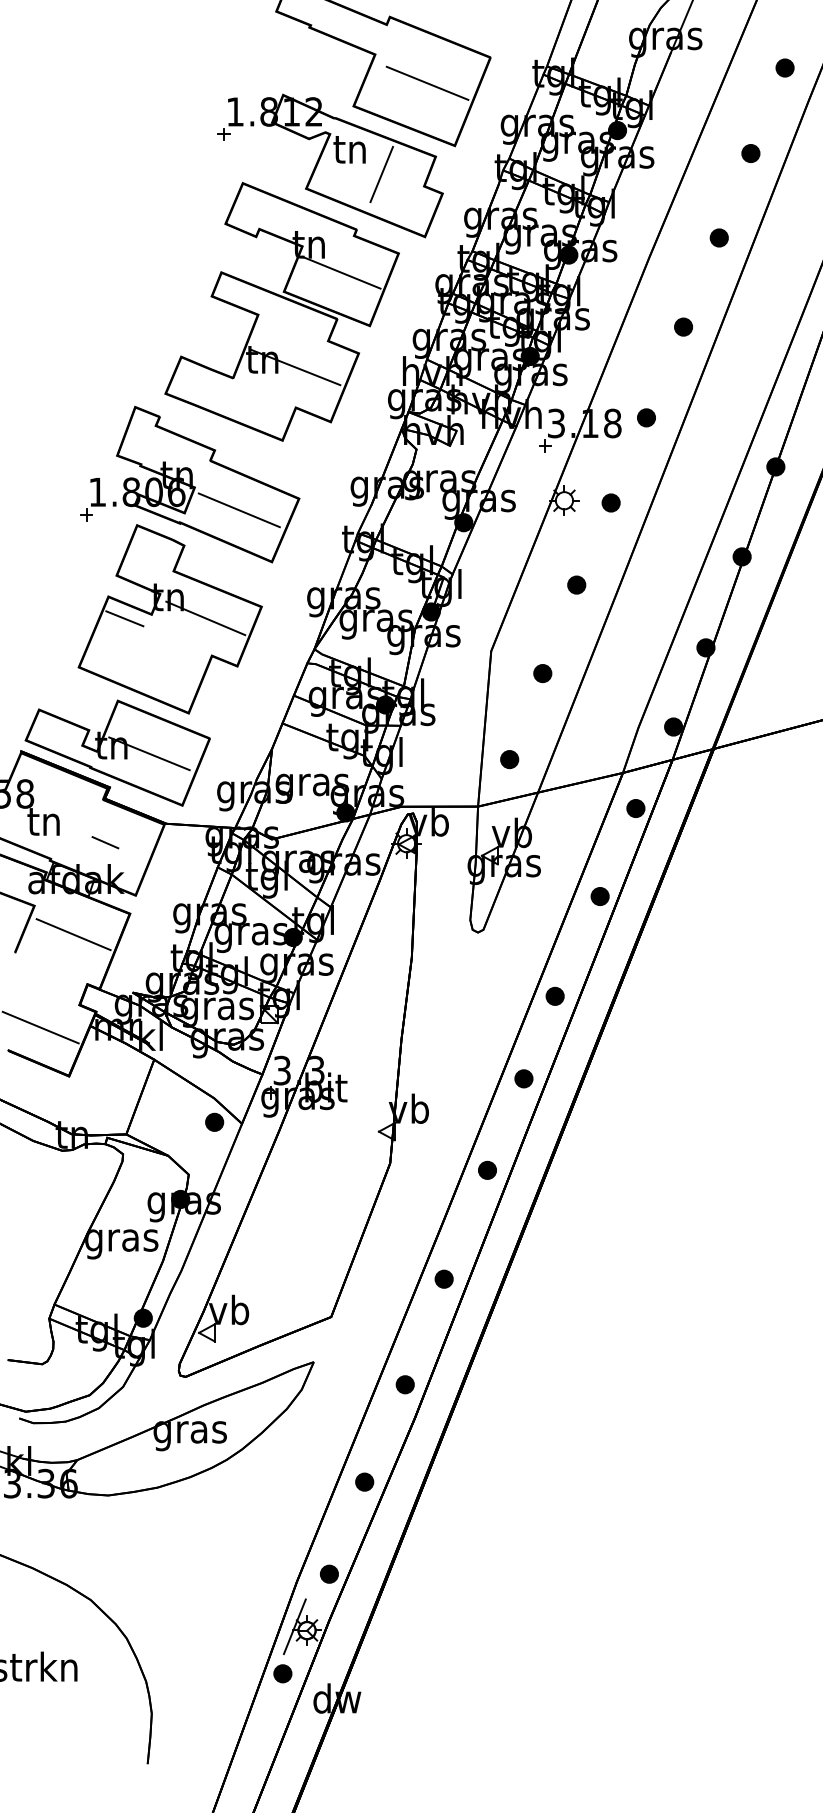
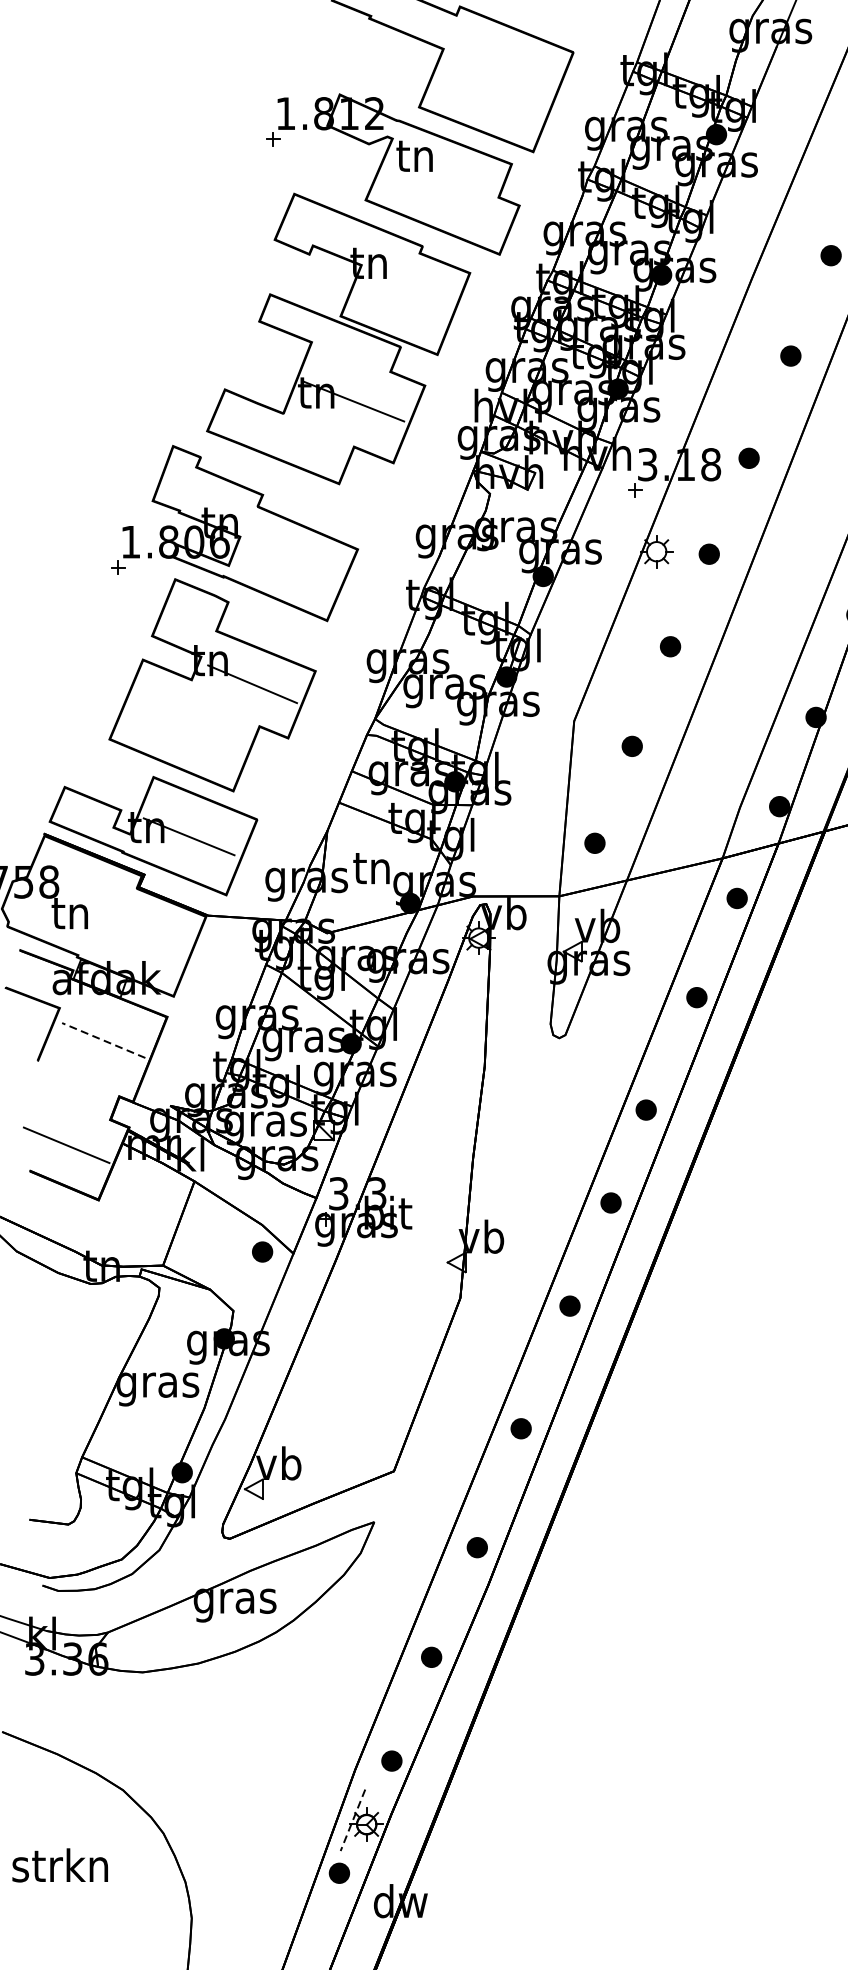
line: (427, 82) -> (502, 80), removed
line: (381, 174) -> (450, 184), removed
line: (341, 272) -> (405, 294), removed
line: (238, 510) -> (289, 562), removed
line: (124, 618) -> (161, 684), removed
text: (312, 785) -> (372, 872), gras -> tn
line: (105, 842) -> (139, 936), removed
line: (73, 934) -> (103, 1040), solid -> dashed
line: (294, 1627) -> (352, 1821), solid -> dashed

